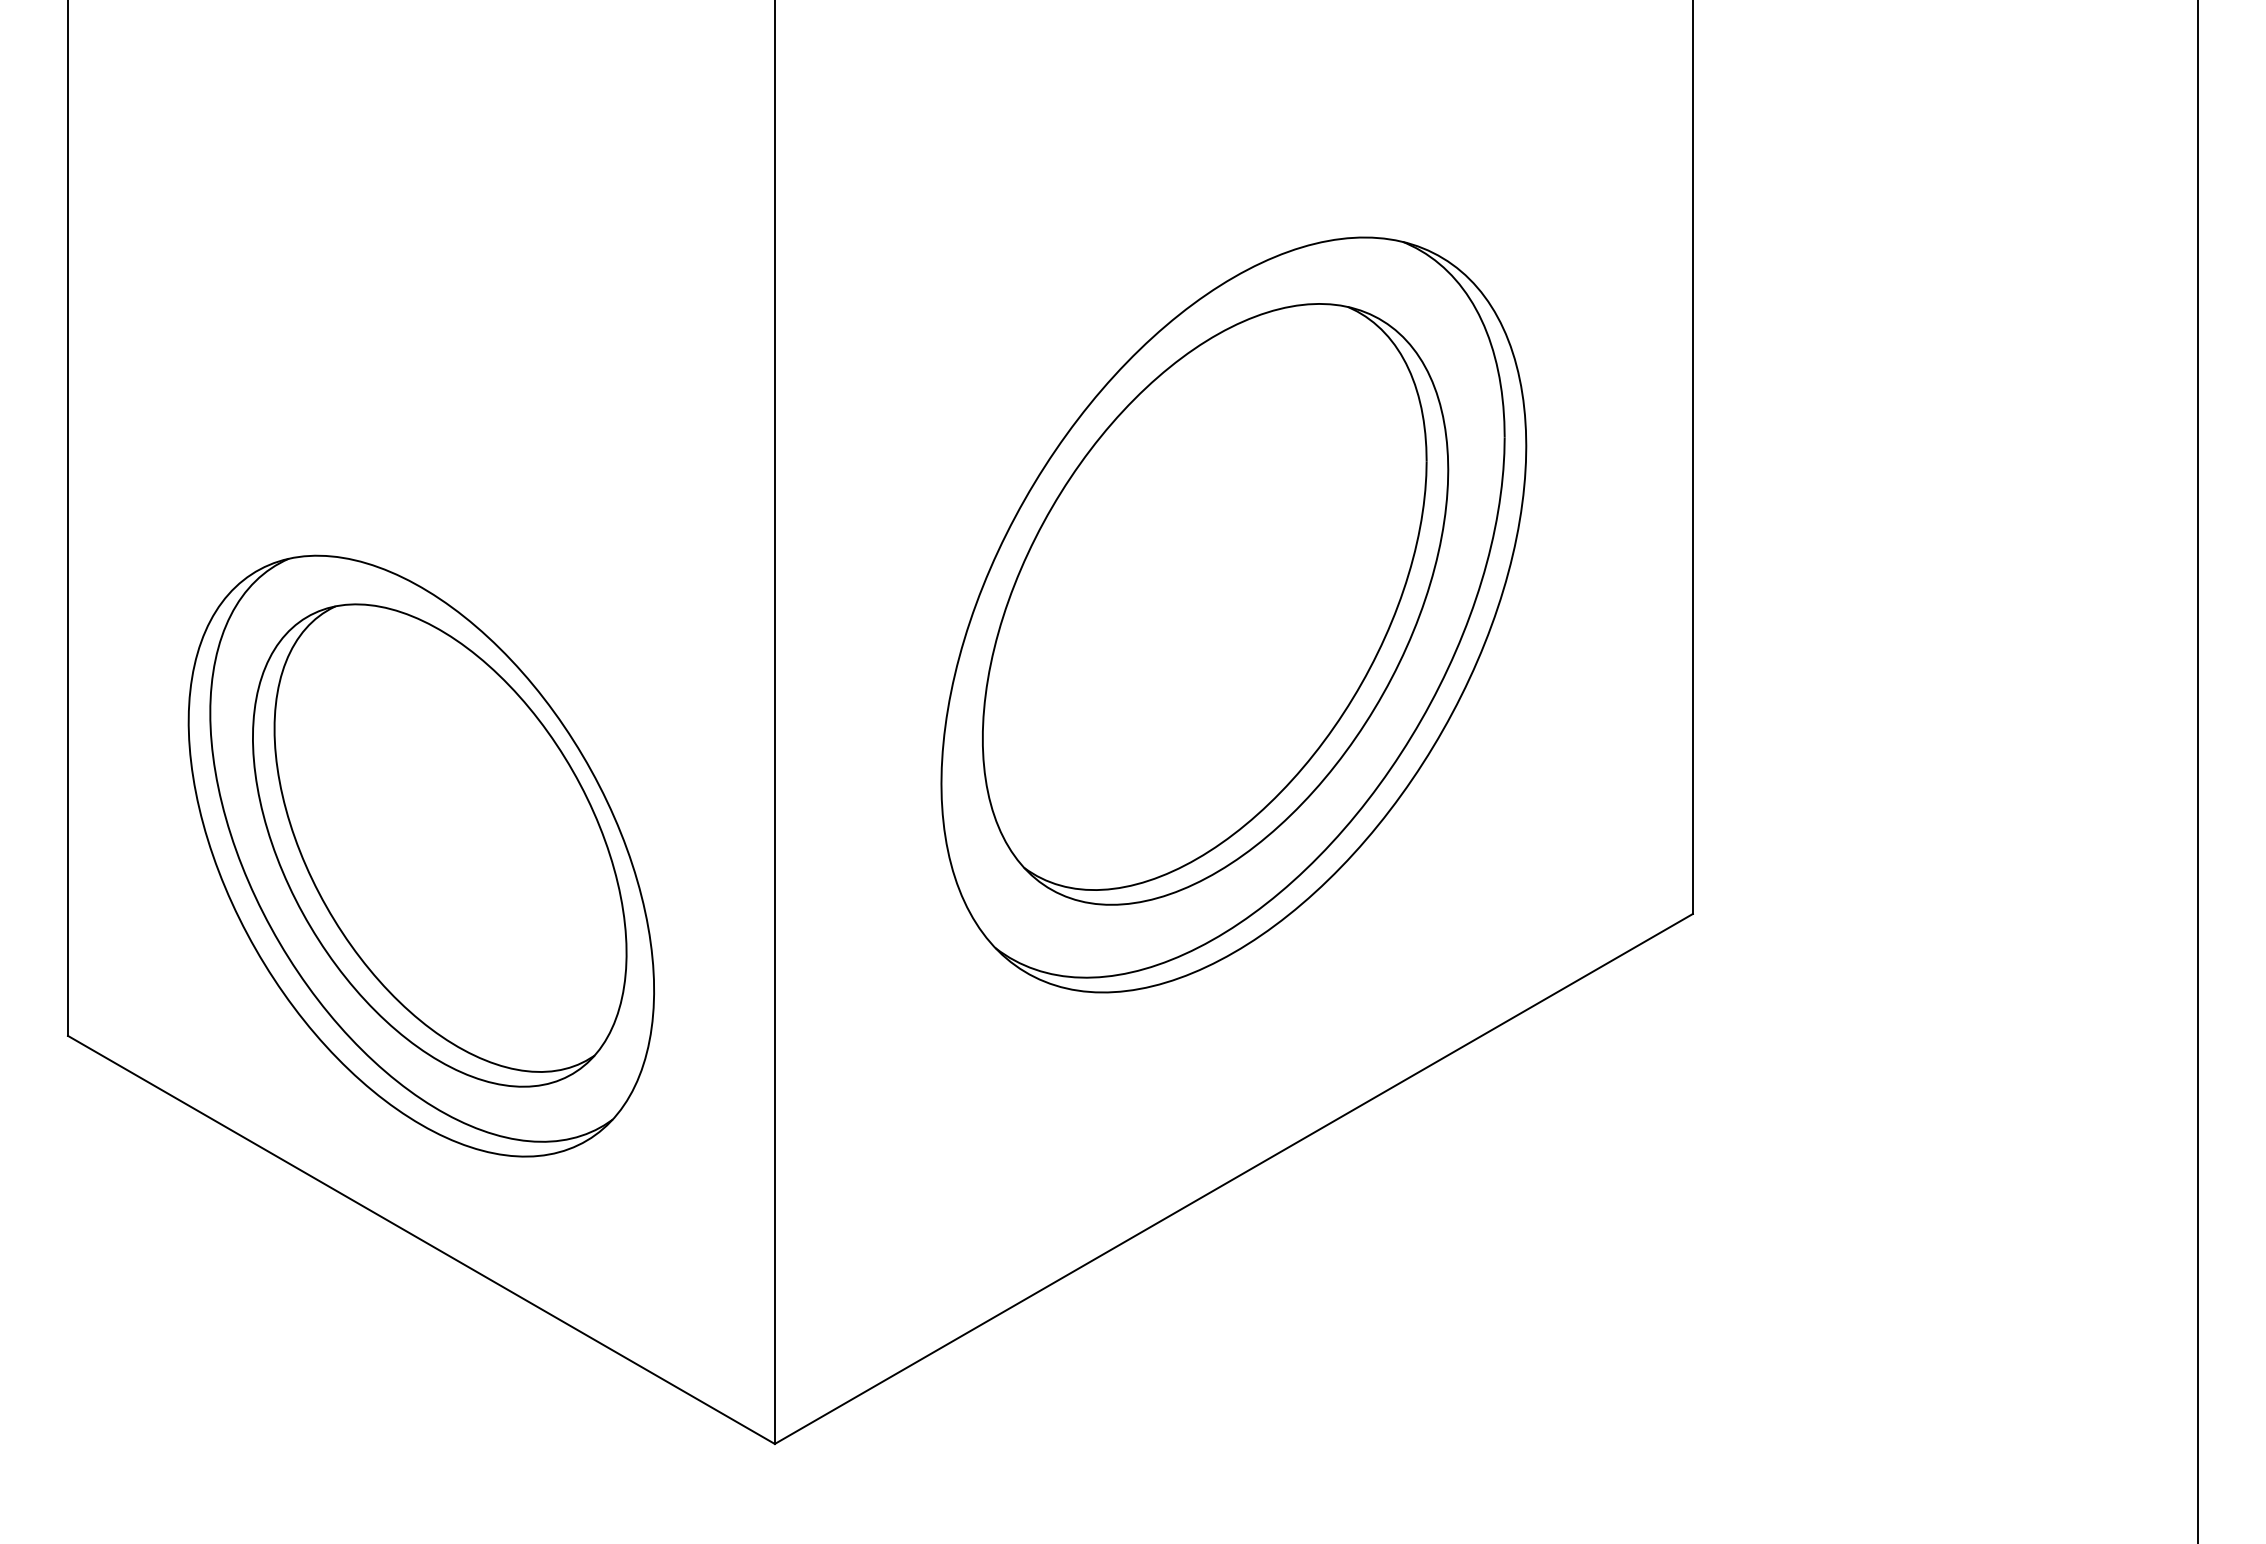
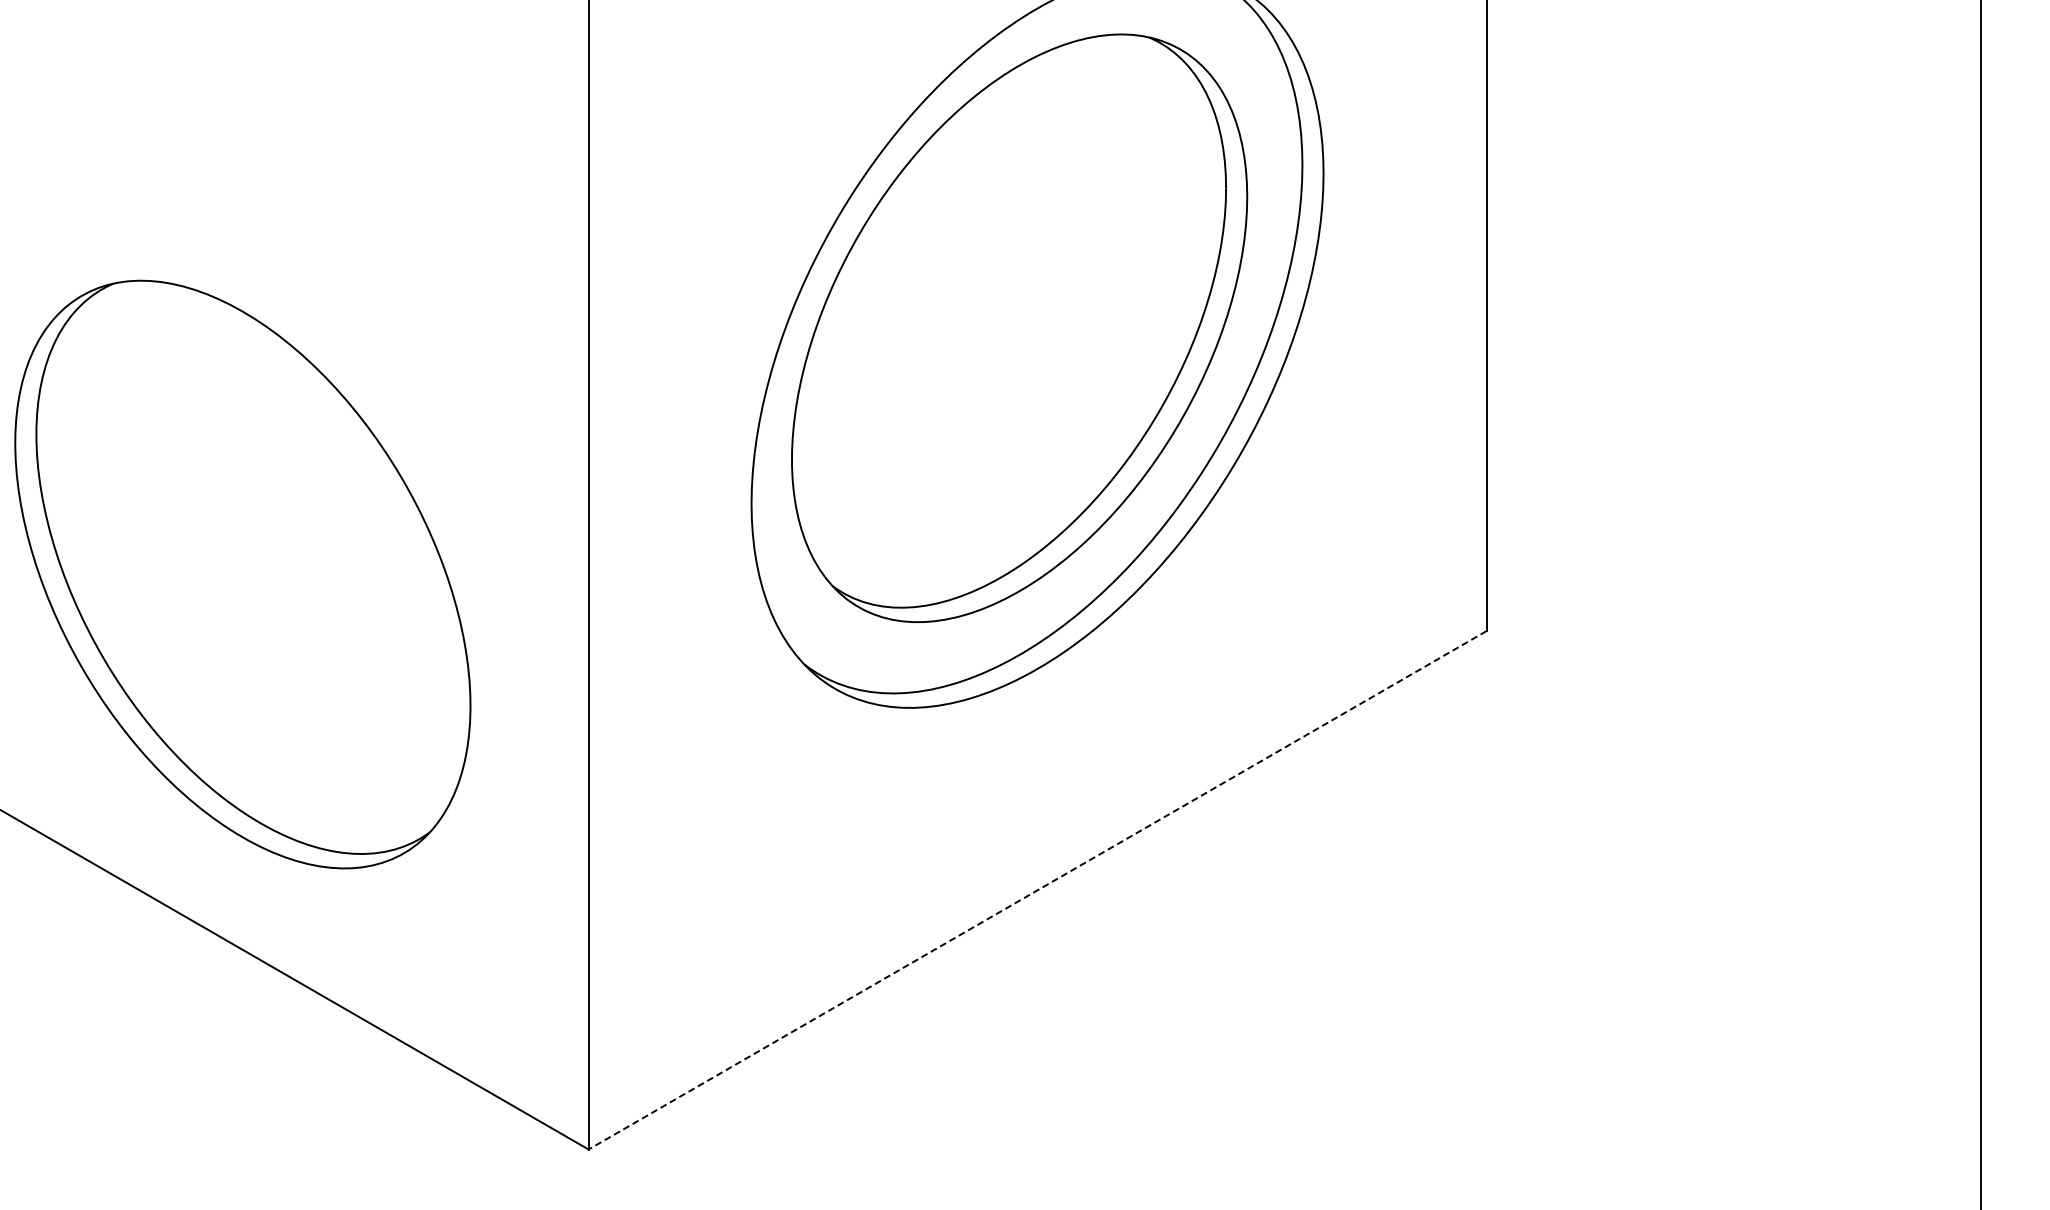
part: (439, 845) -> (260, 564), removed
line: (1233, 1179) -> (1037, 890), solid -> dashed

